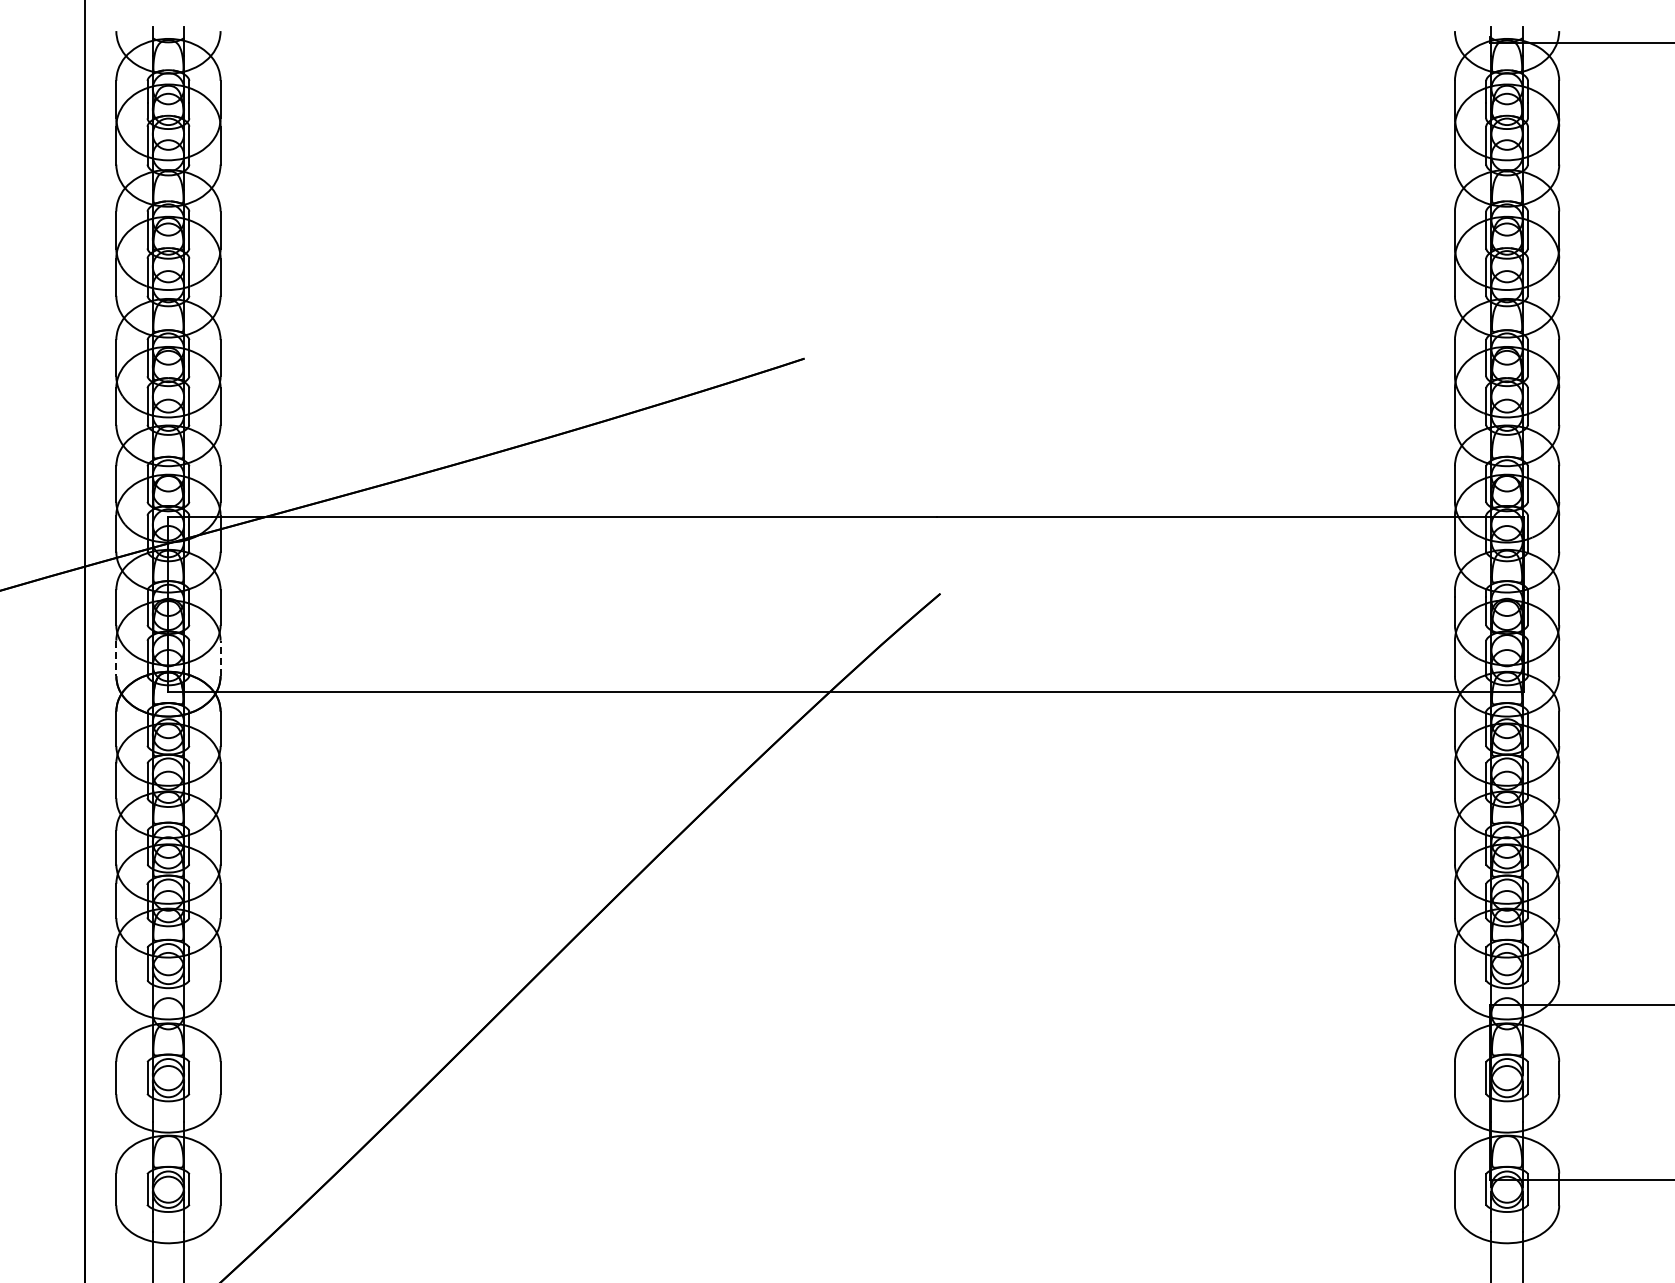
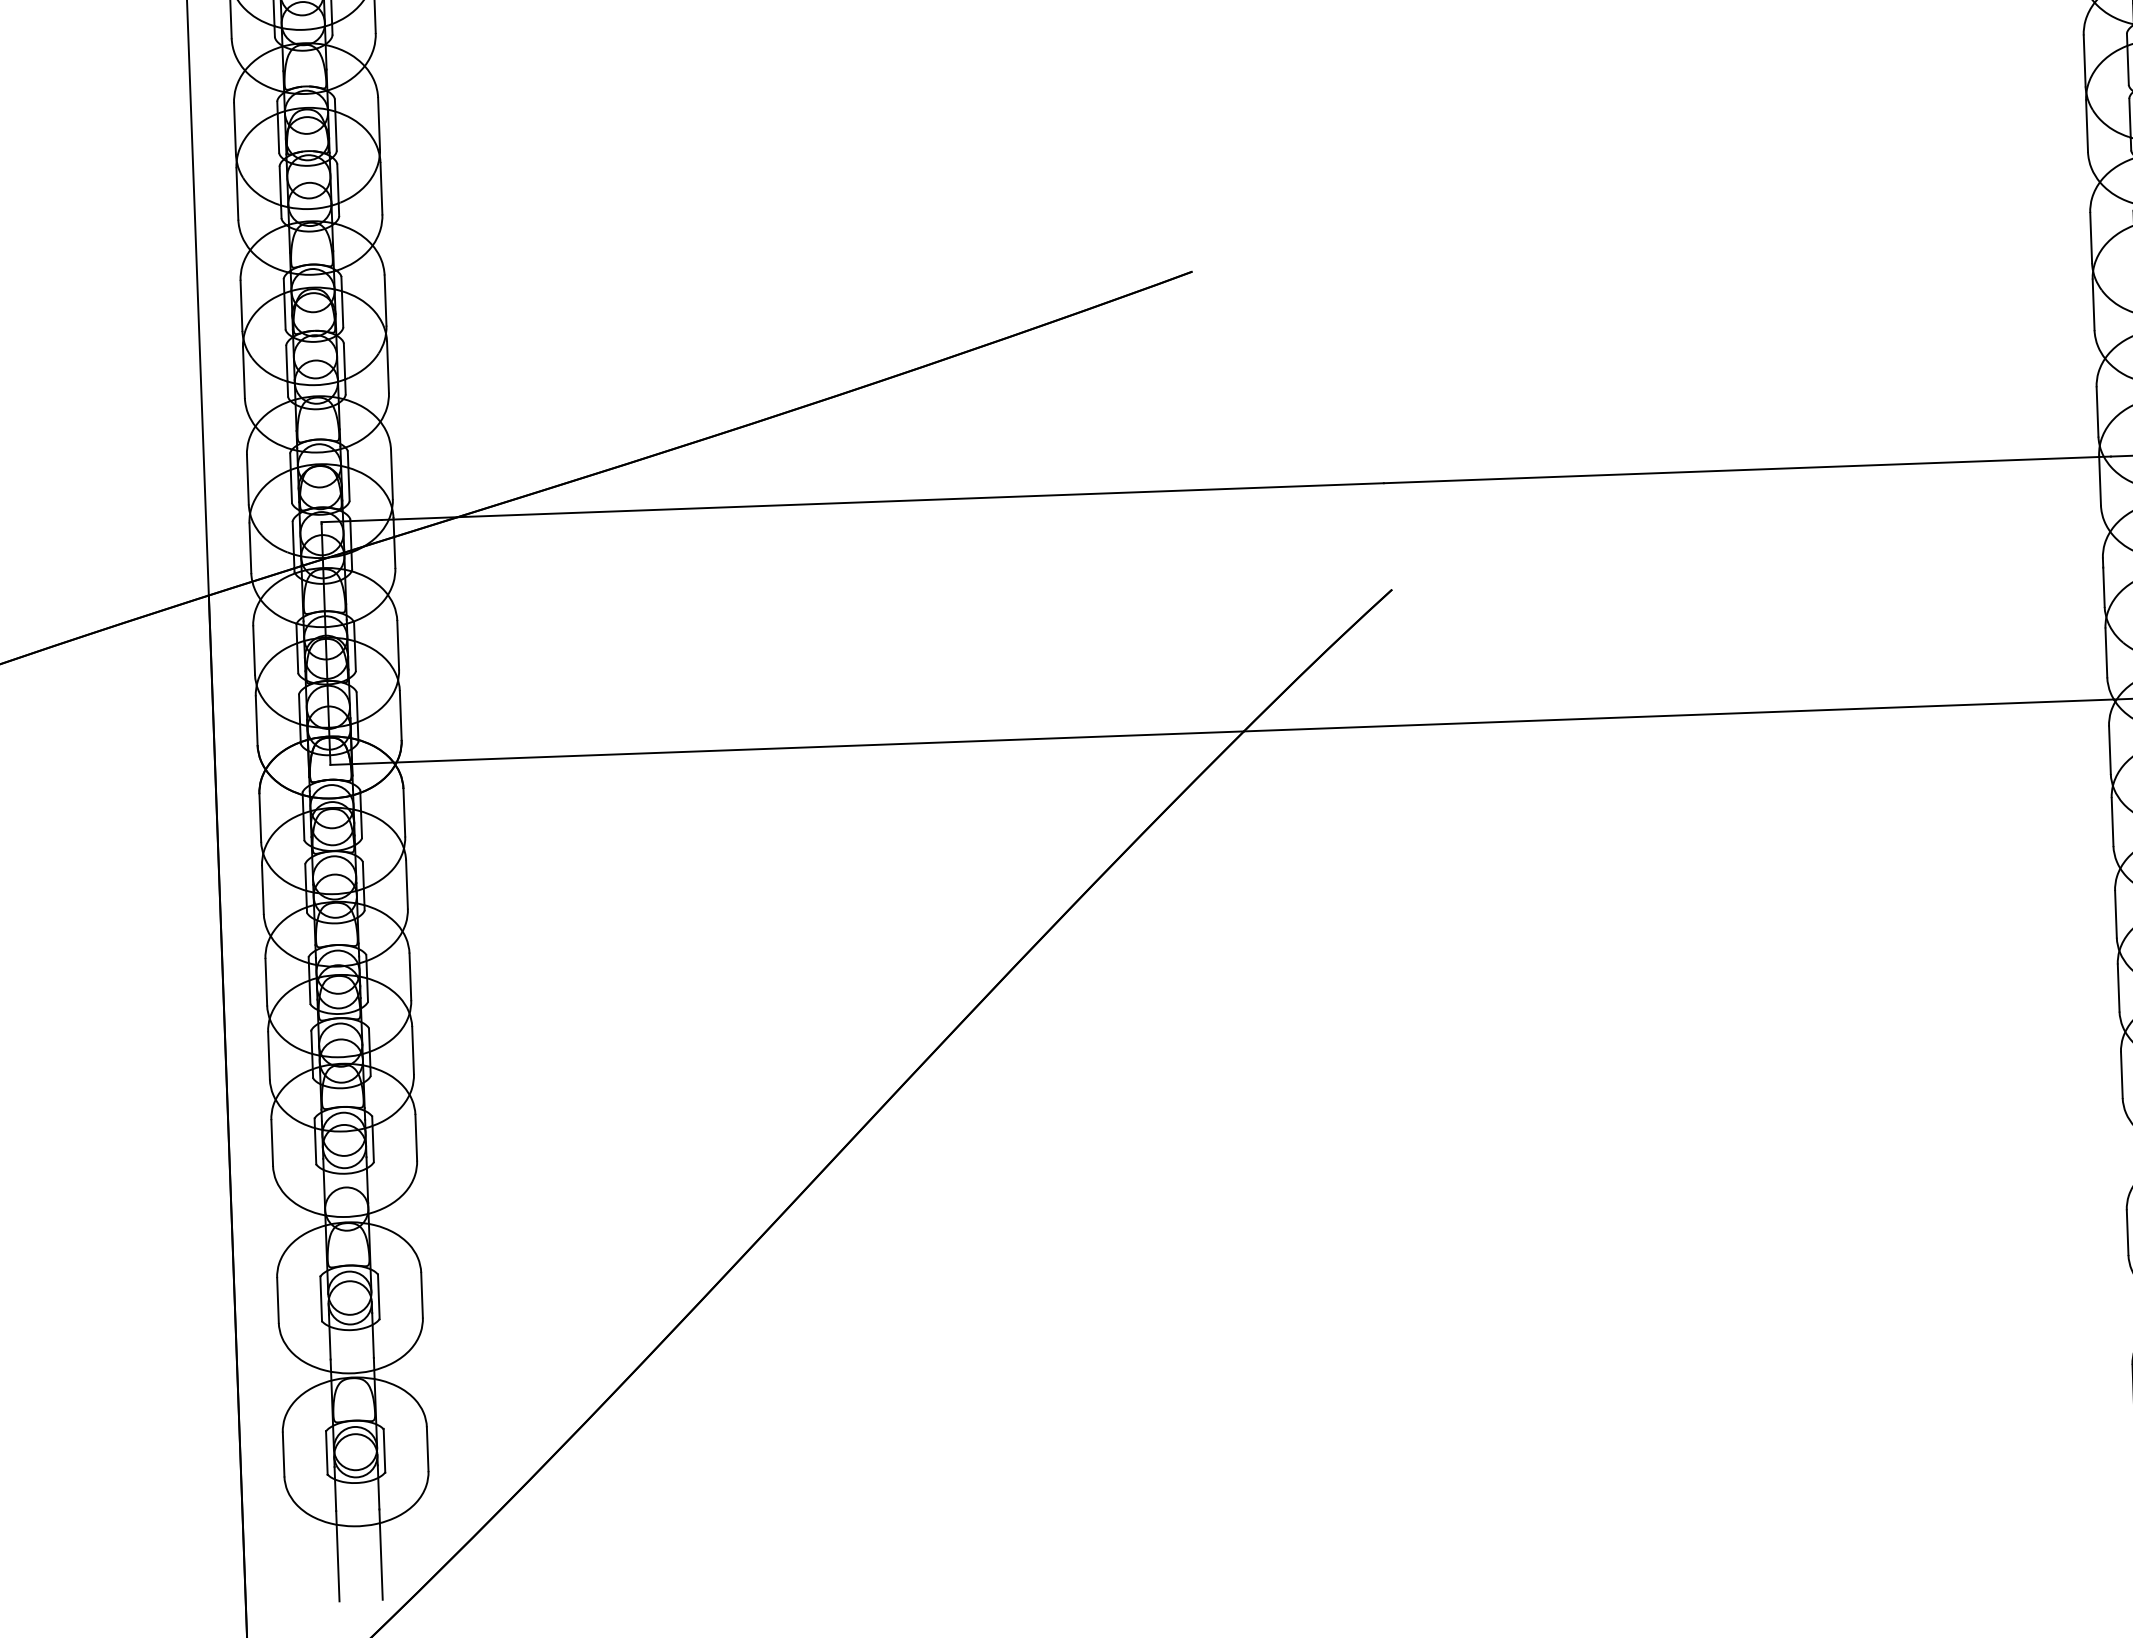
line: (116, 658) -> (256, 720), dashed -> solid
line: (220, 658) -> (400, 715), dashed -> solid

